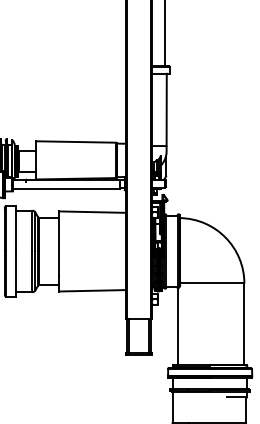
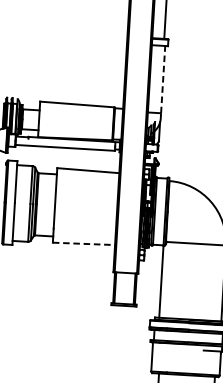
line: (166, 109) -> (163, 79), solid -> dashed
line: (92, 290) -> (84, 243), solid -> dashed

